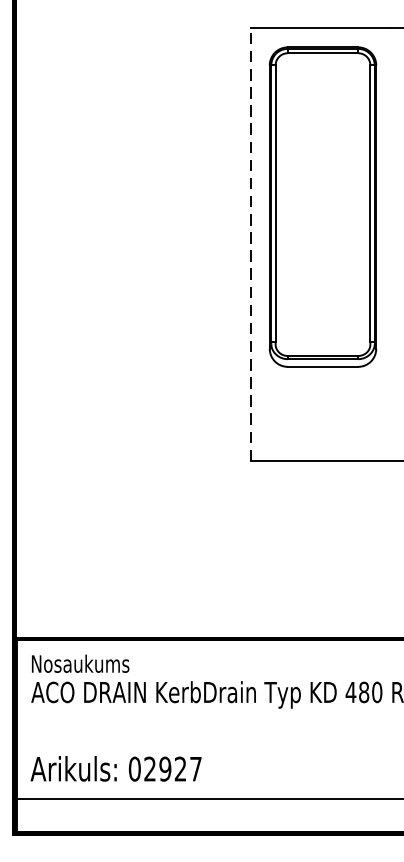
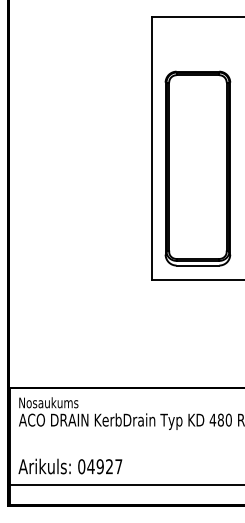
part: (322, 206) -> (197, 168), moved
line: (249, 243) -> (151, 147), dashed -> solid
text: (149, 768) -> (90, 466), 02927 -> 04927

